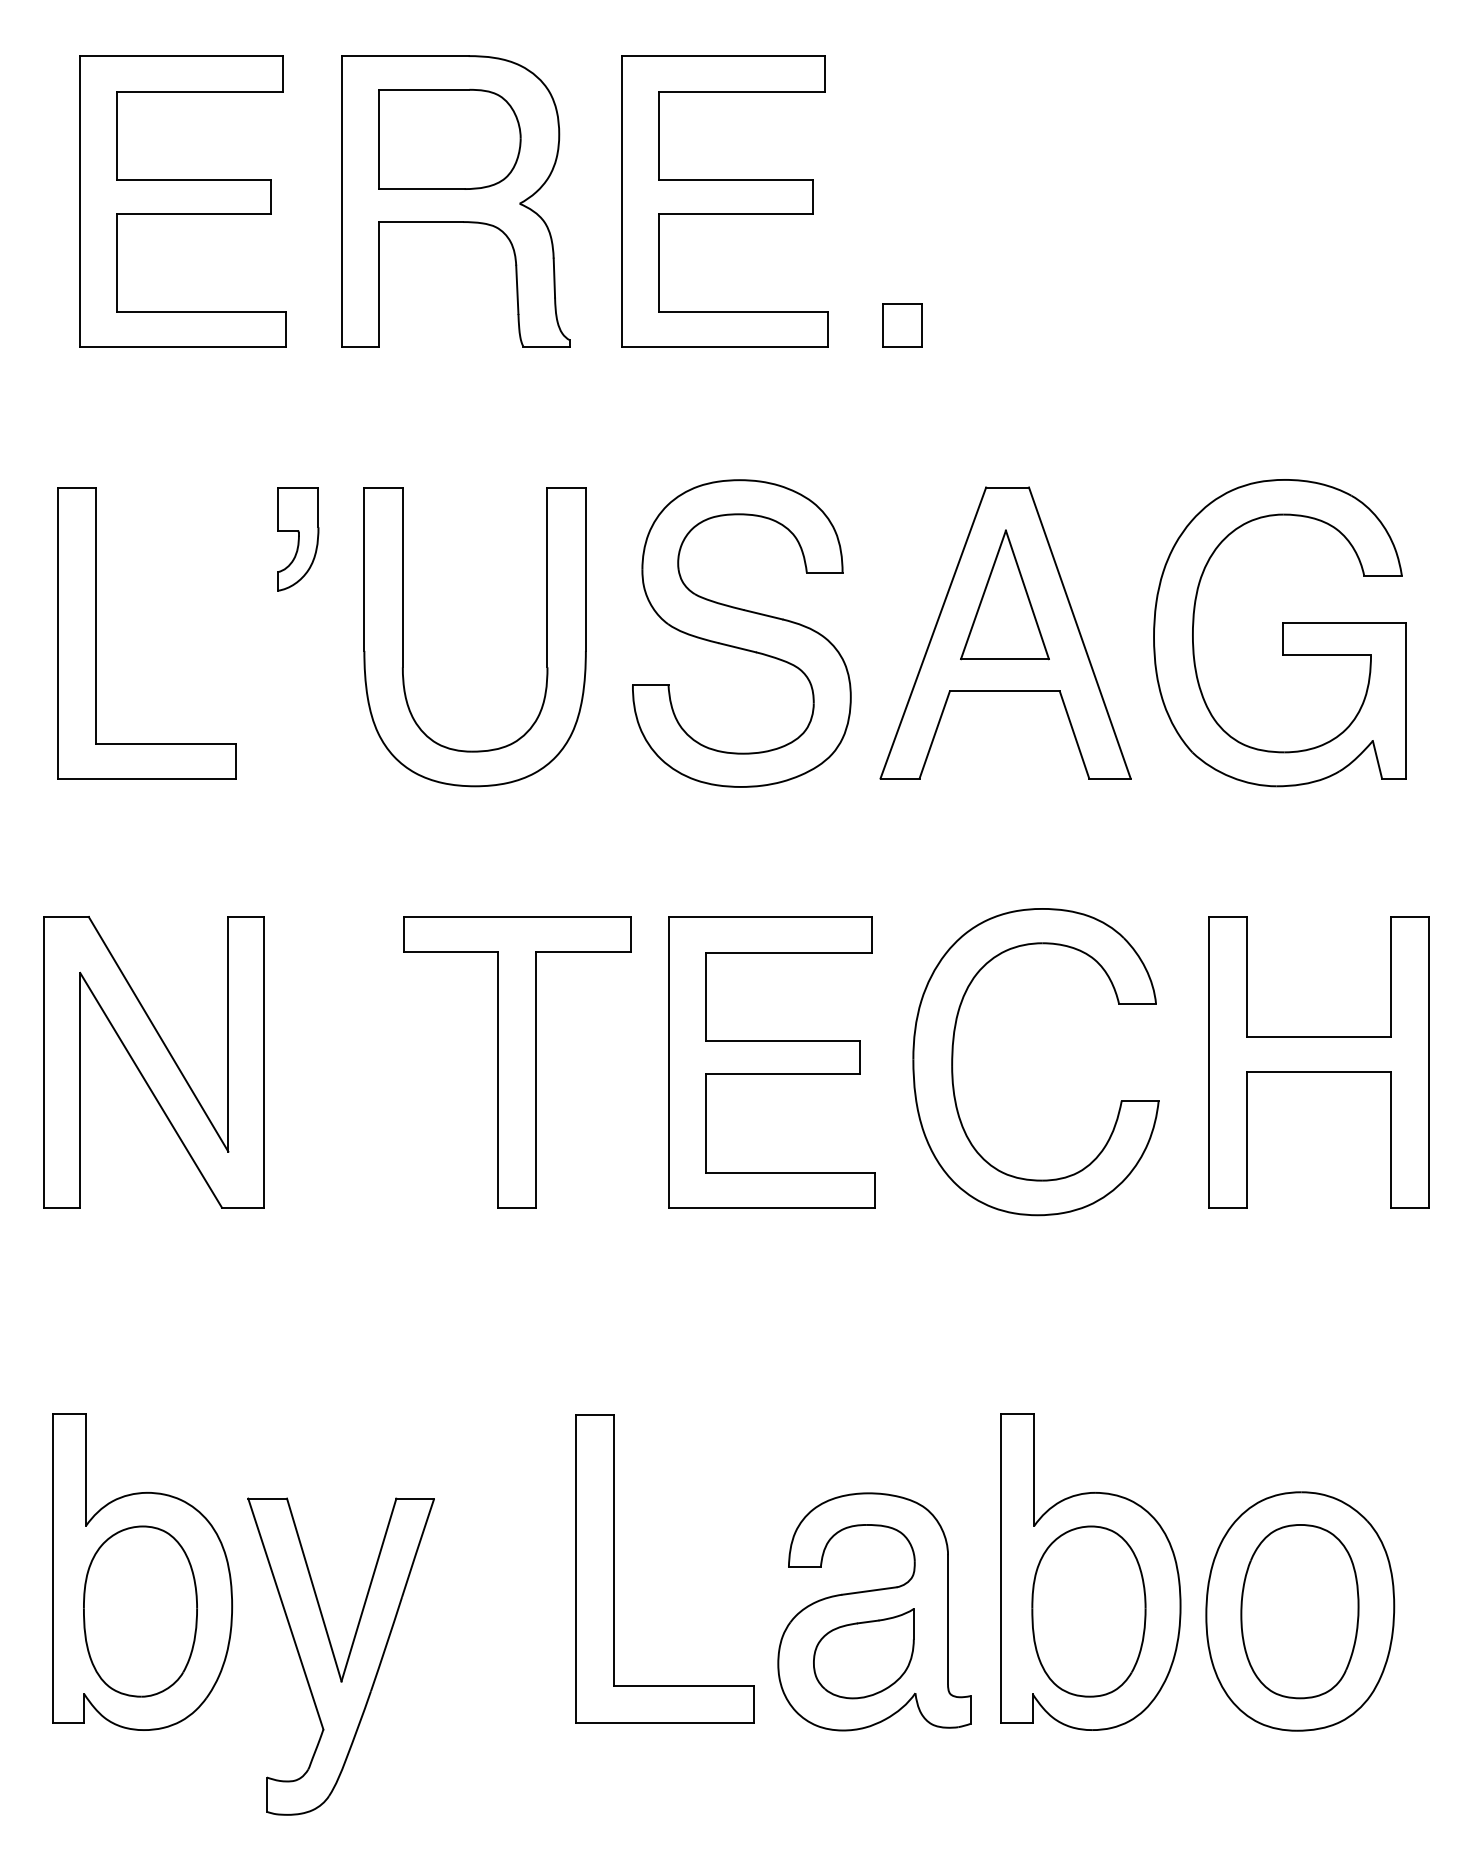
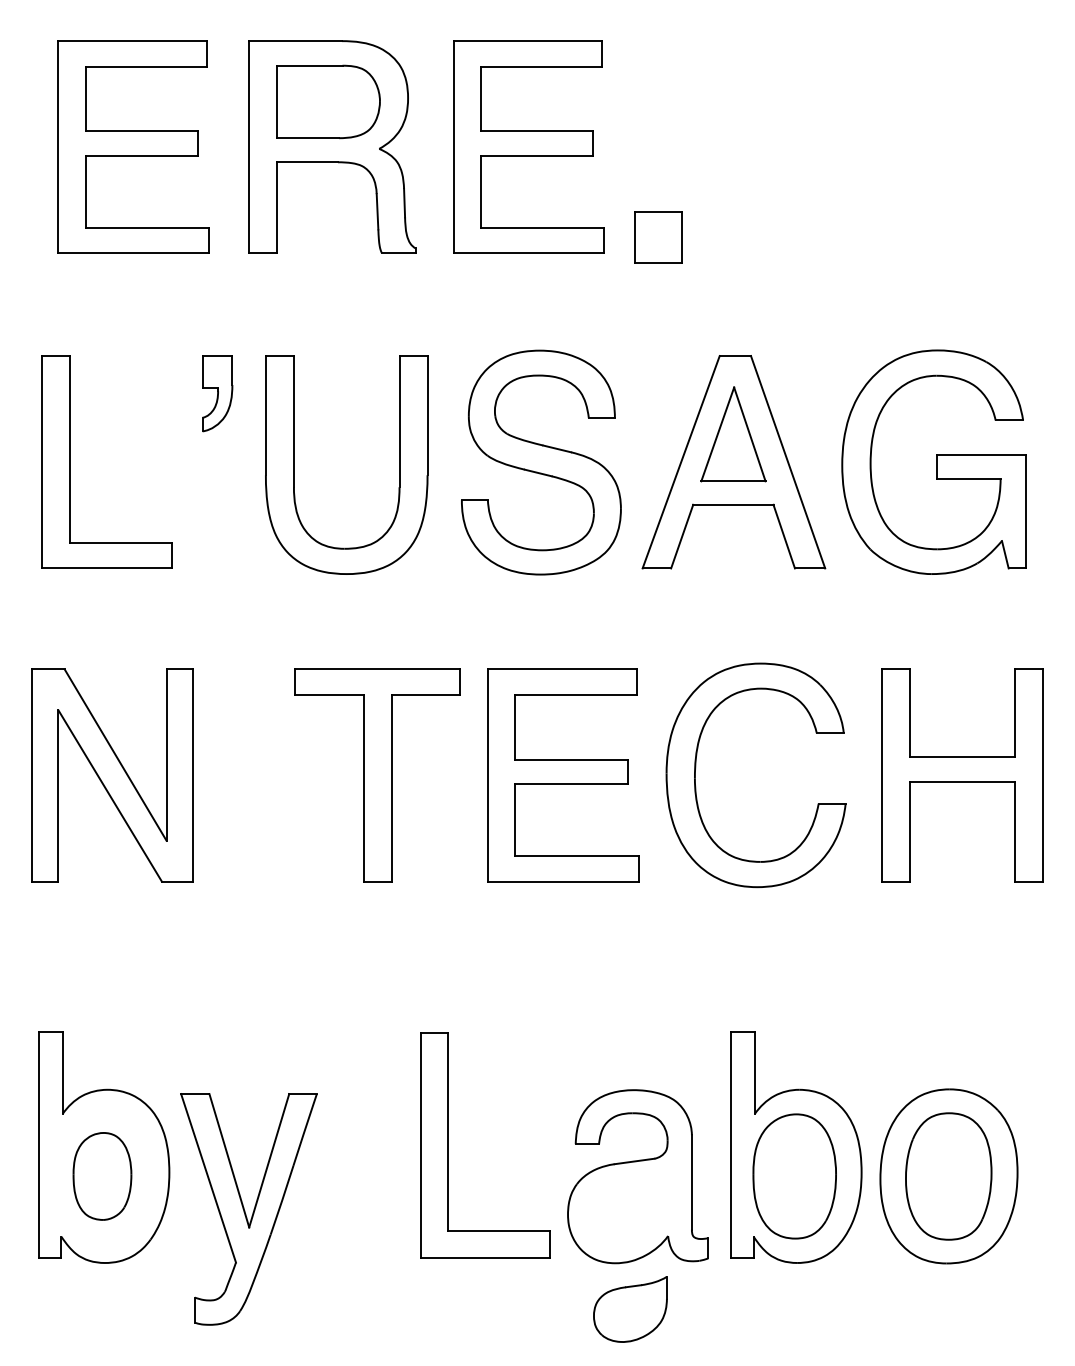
part: (902, 325) -> (658, 237), size x1.6
part: (140, 1611) -> (102, 1176), size x0.7
part: (863, 1653) -> (630, 1309), moved

